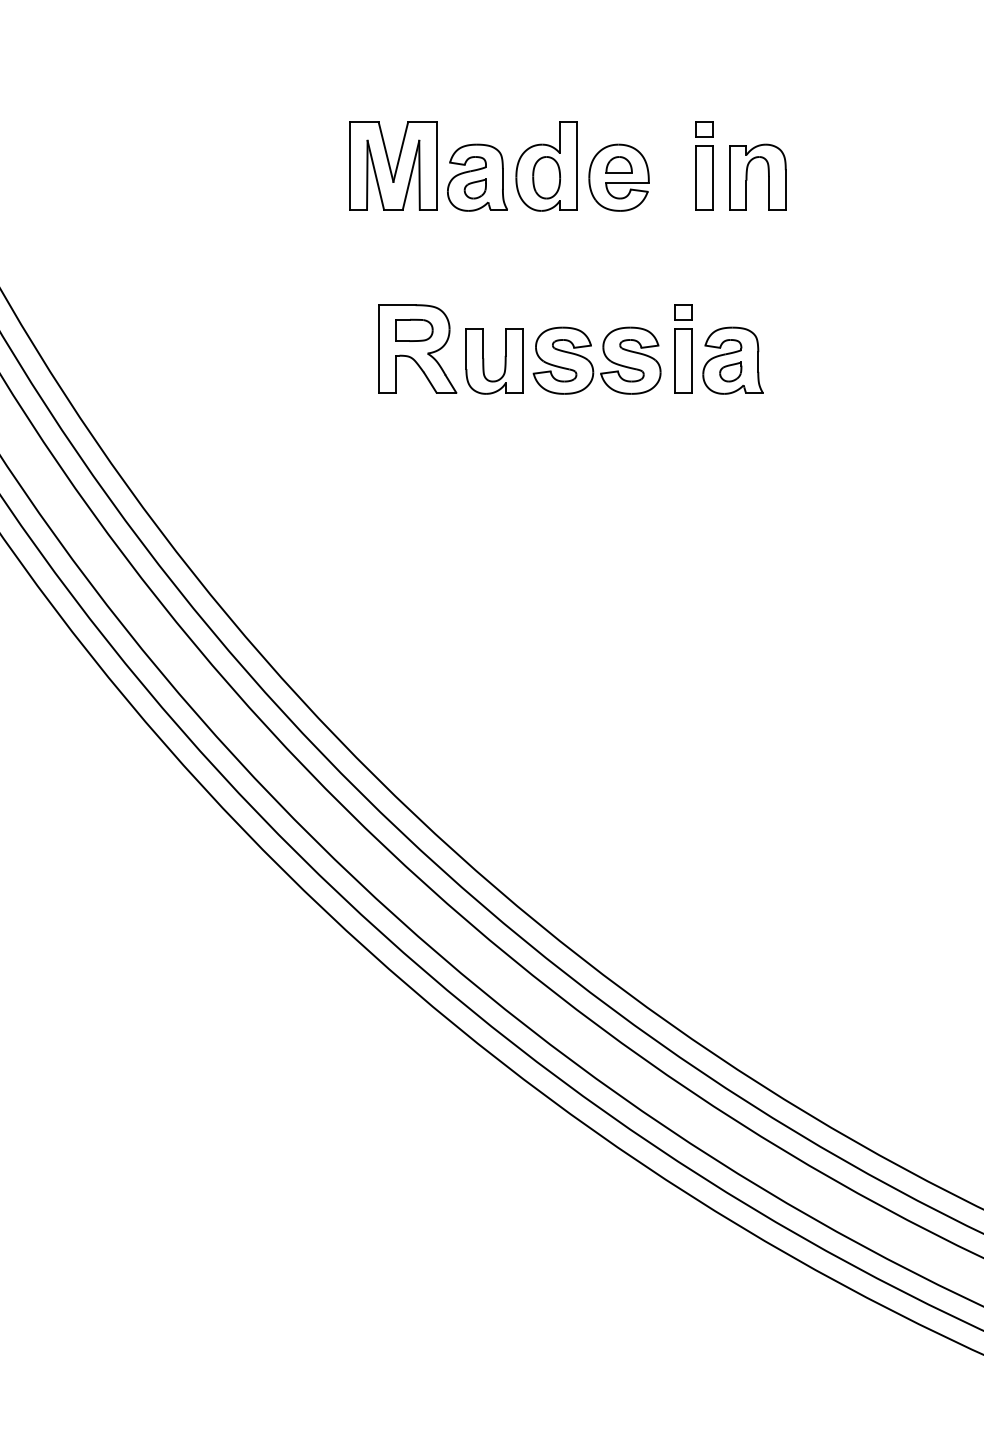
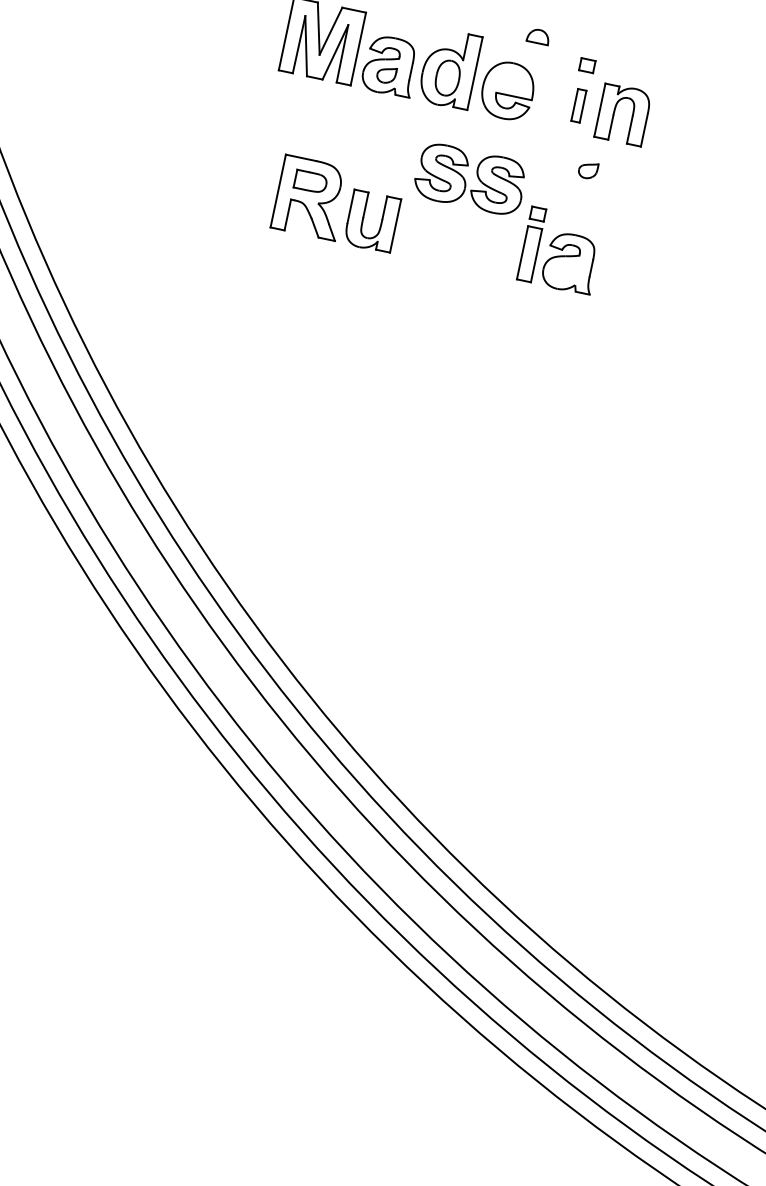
part: (618, 164) -> (538, 36), moved
part: (704, 177) -> (579, 105), size x0.6
part: (596, 360) -> (469, 178), moved
part: (730, 371) -> (588, 169), moved

